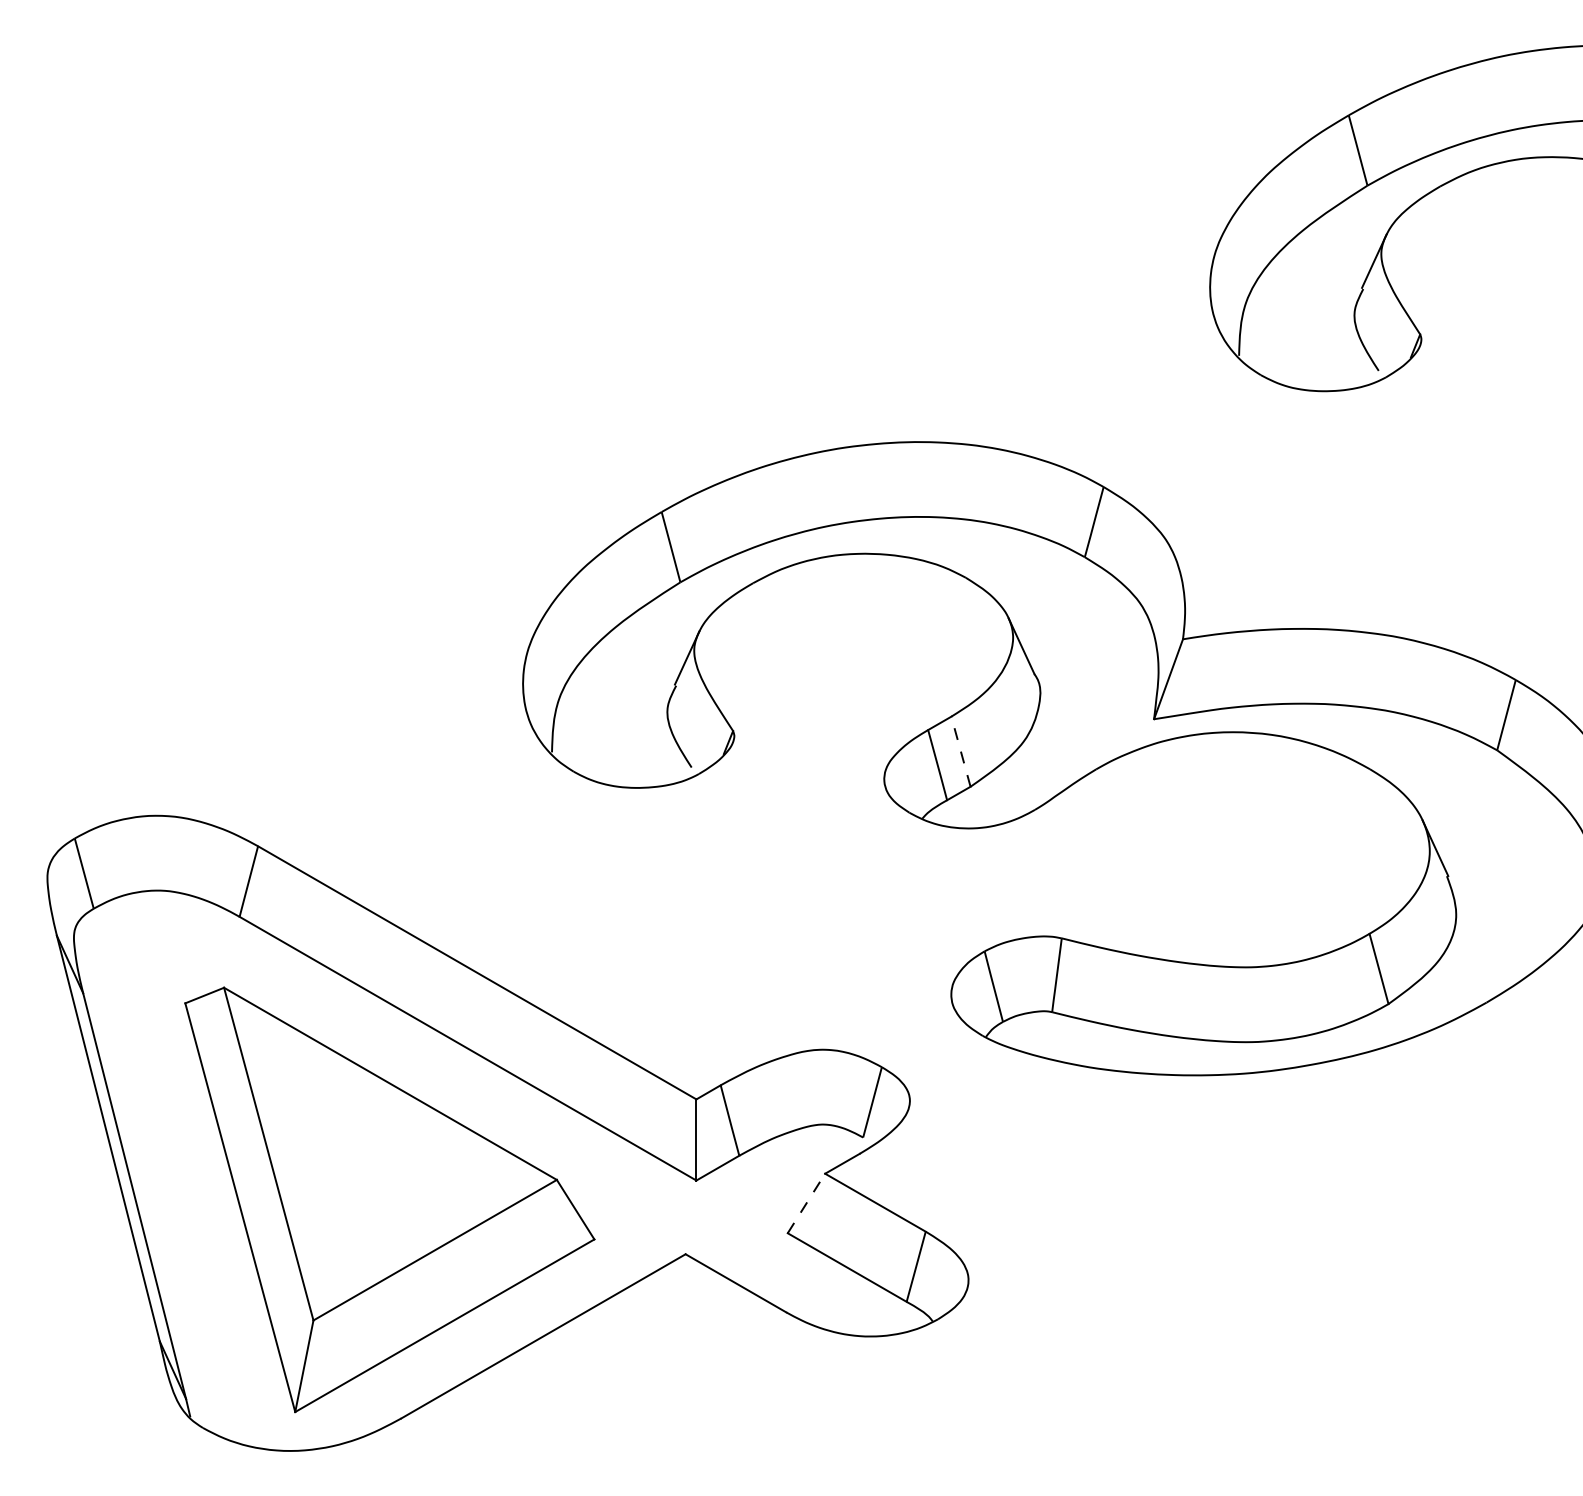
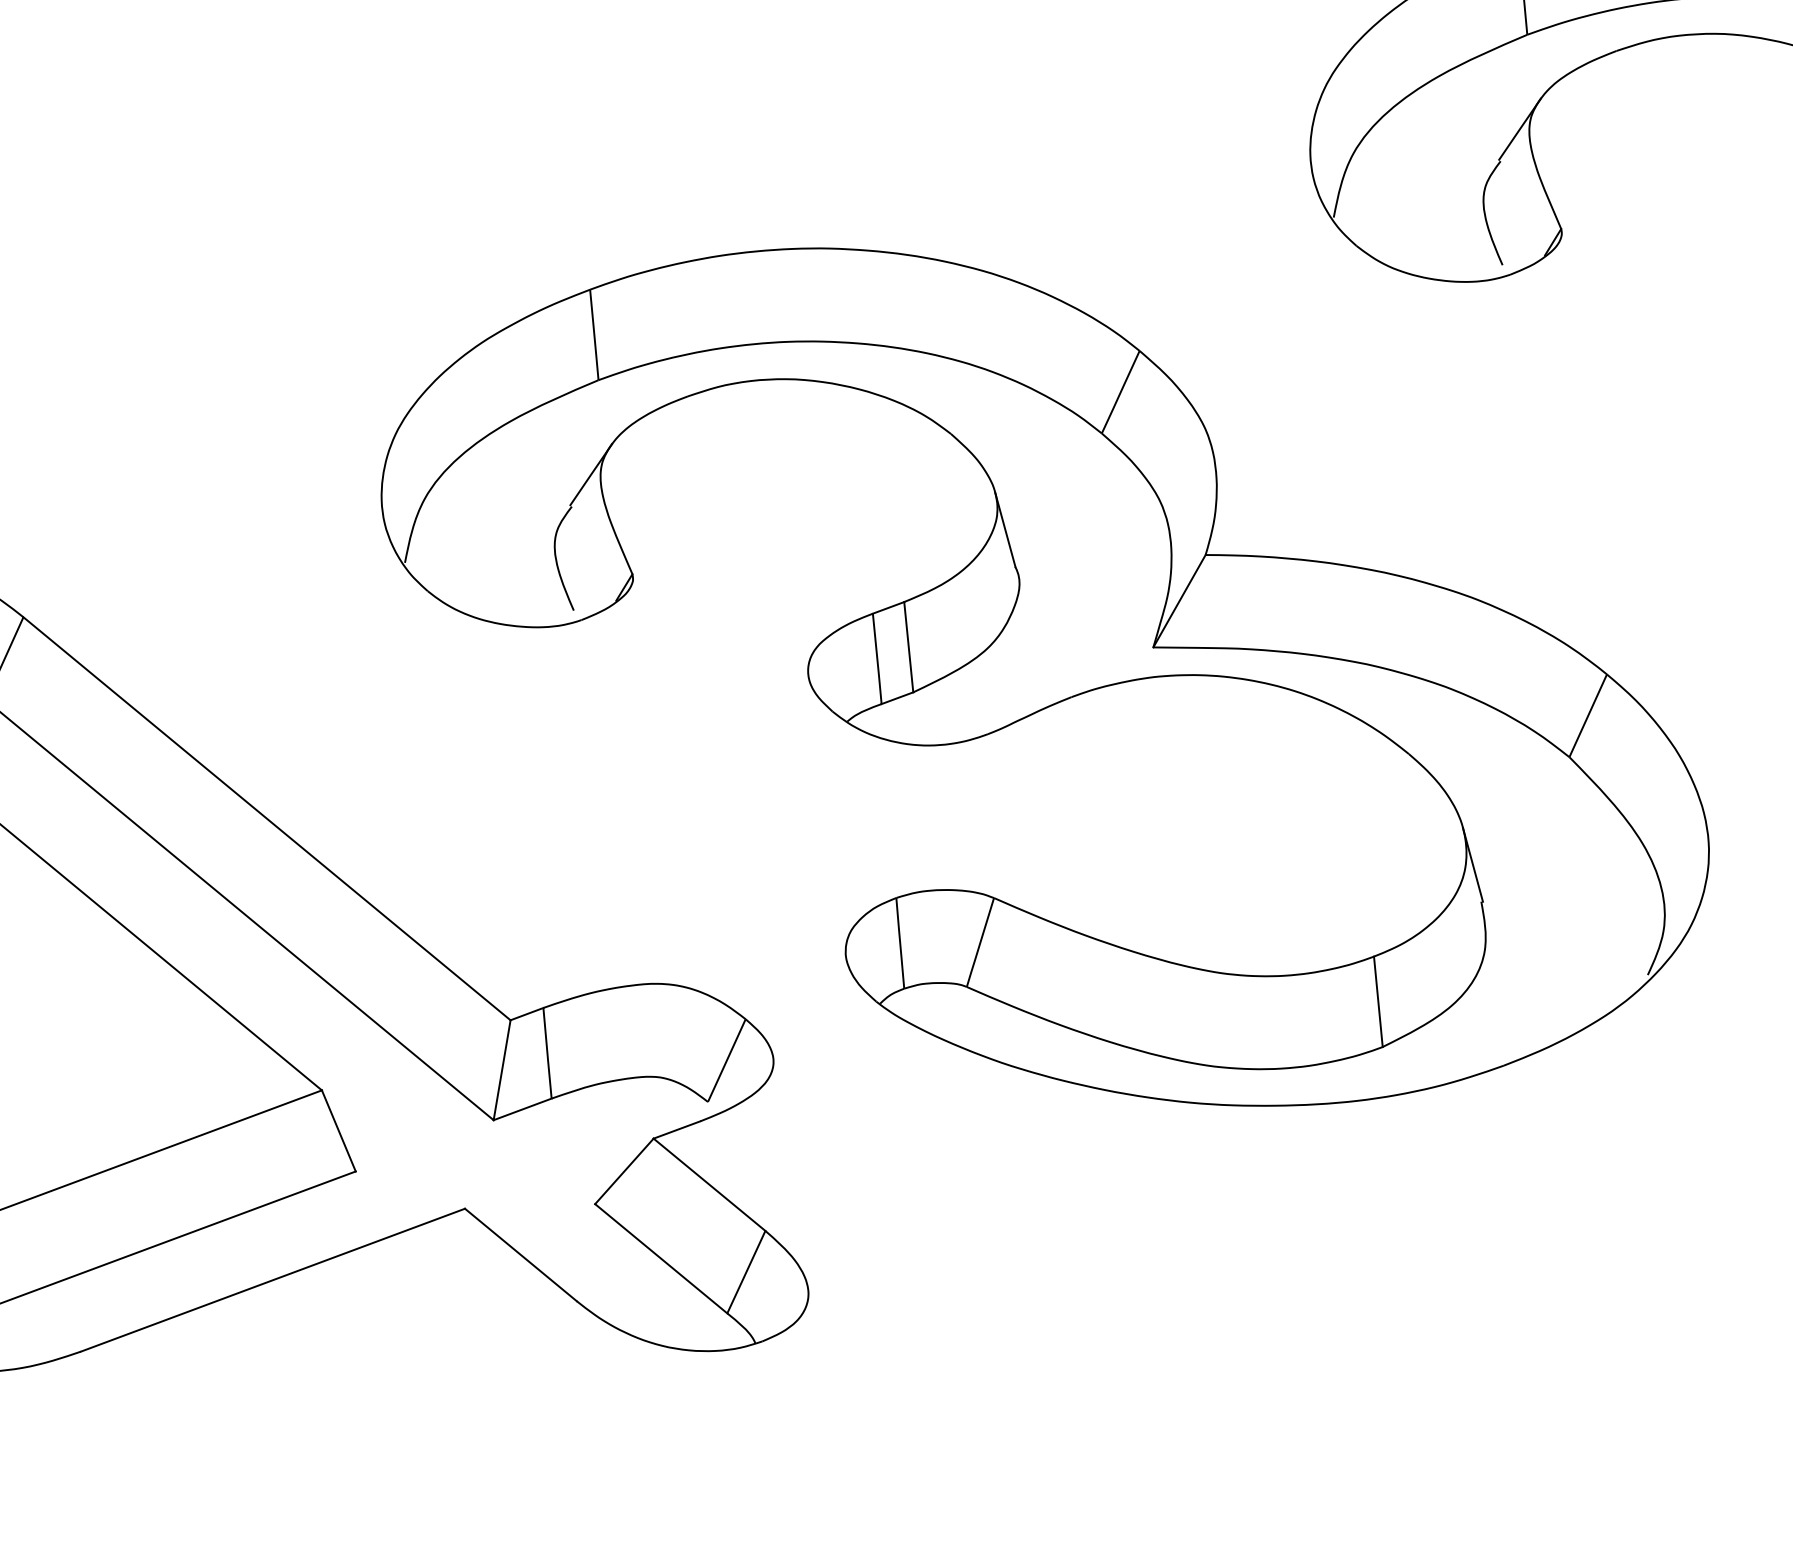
line: (960, 751) -> (908, 646), dashed -> solid
line: (806, 1203) -> (624, 1171), dashed -> solid

